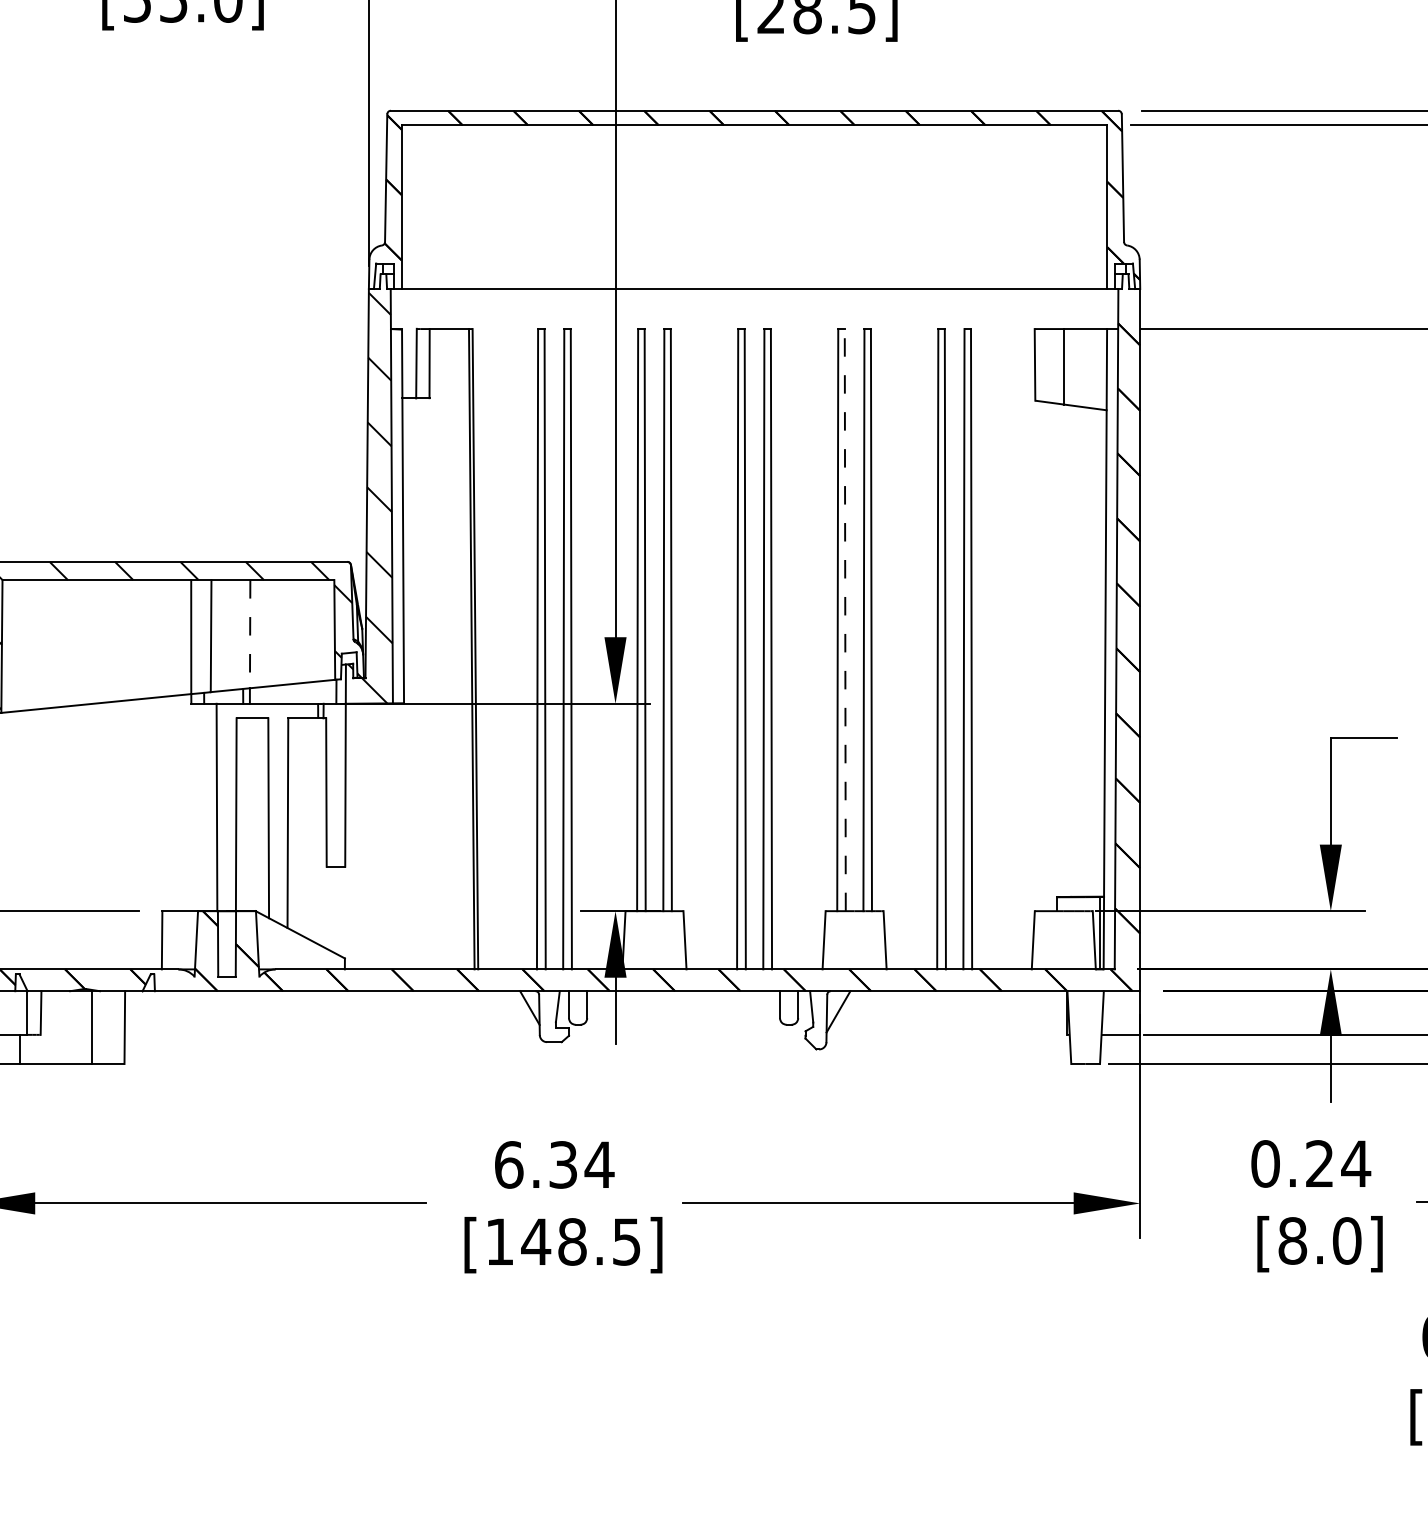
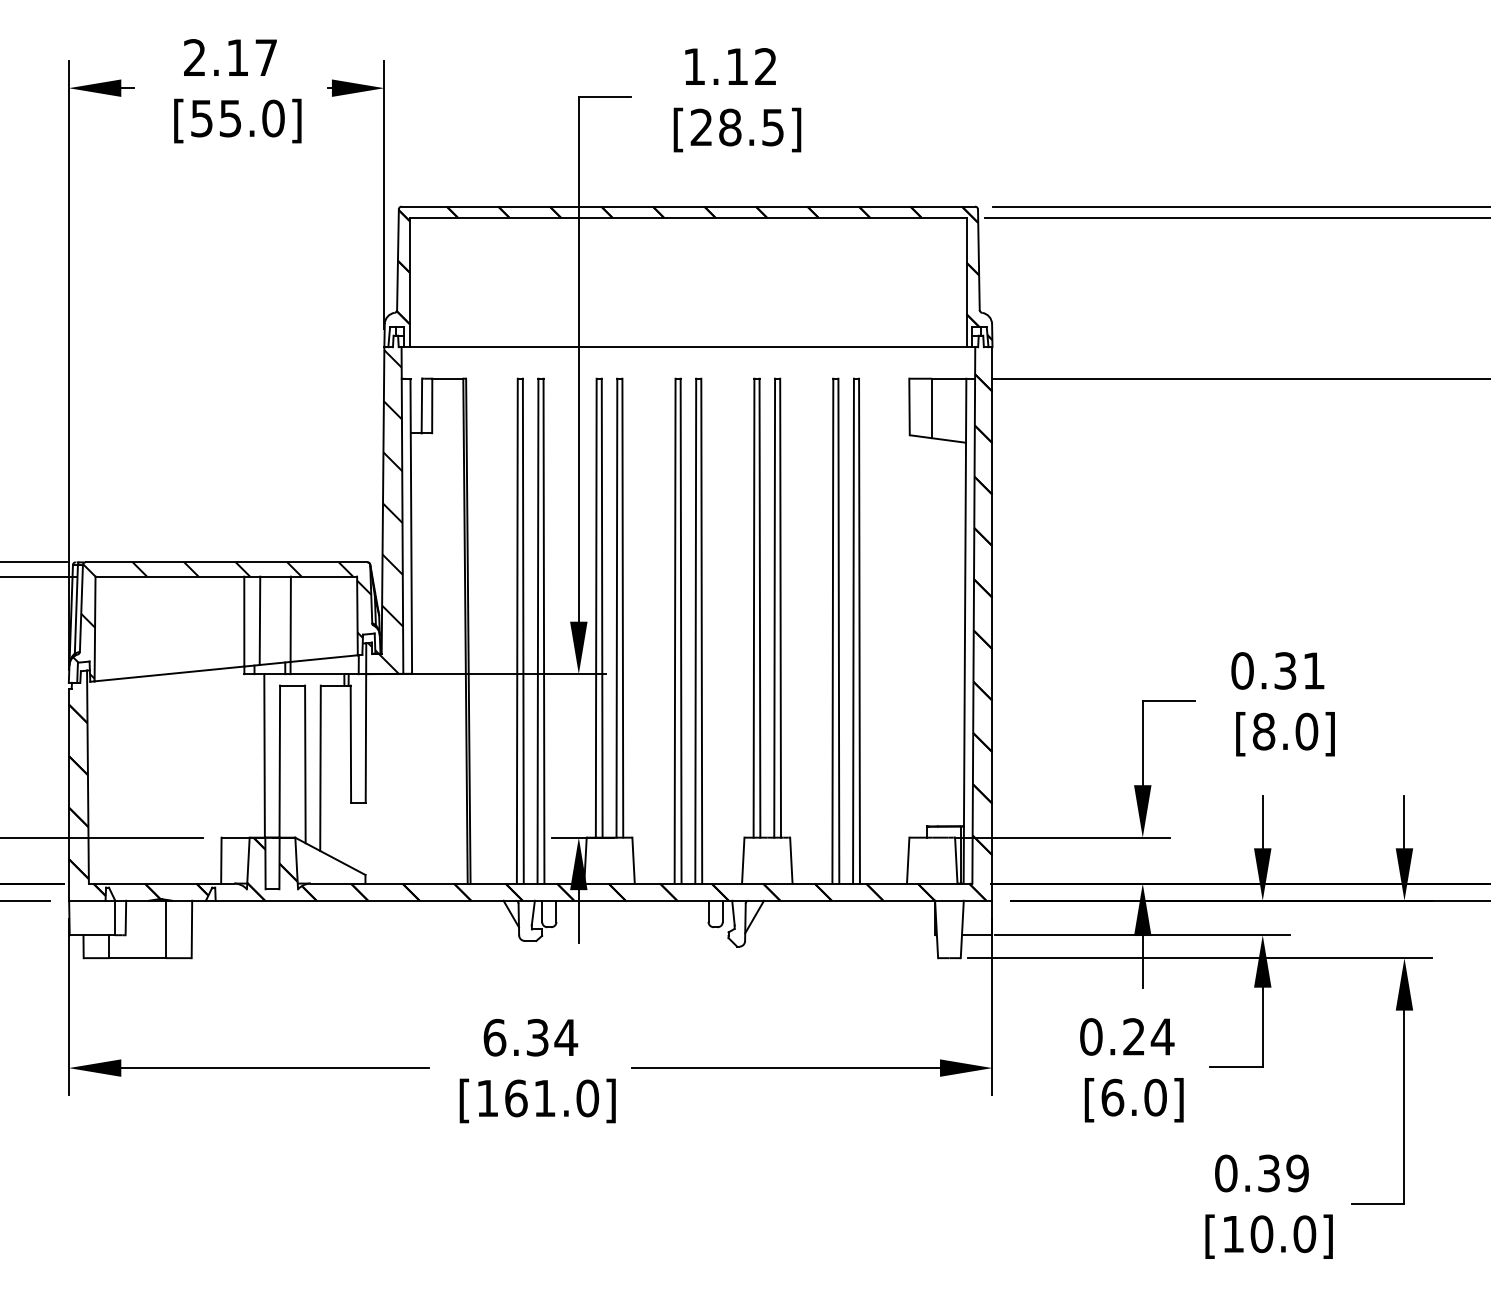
line: (844, 619) -> (759, 607), dashed -> solid
line: (249, 634) -> (290, 619), dashed -> solid
text: (1292, 1240) -> (1112, 1097), [8.0] -> [6.0]
text: (580, 1242) -> (551, 1098), [148.5] -> [161.0]

